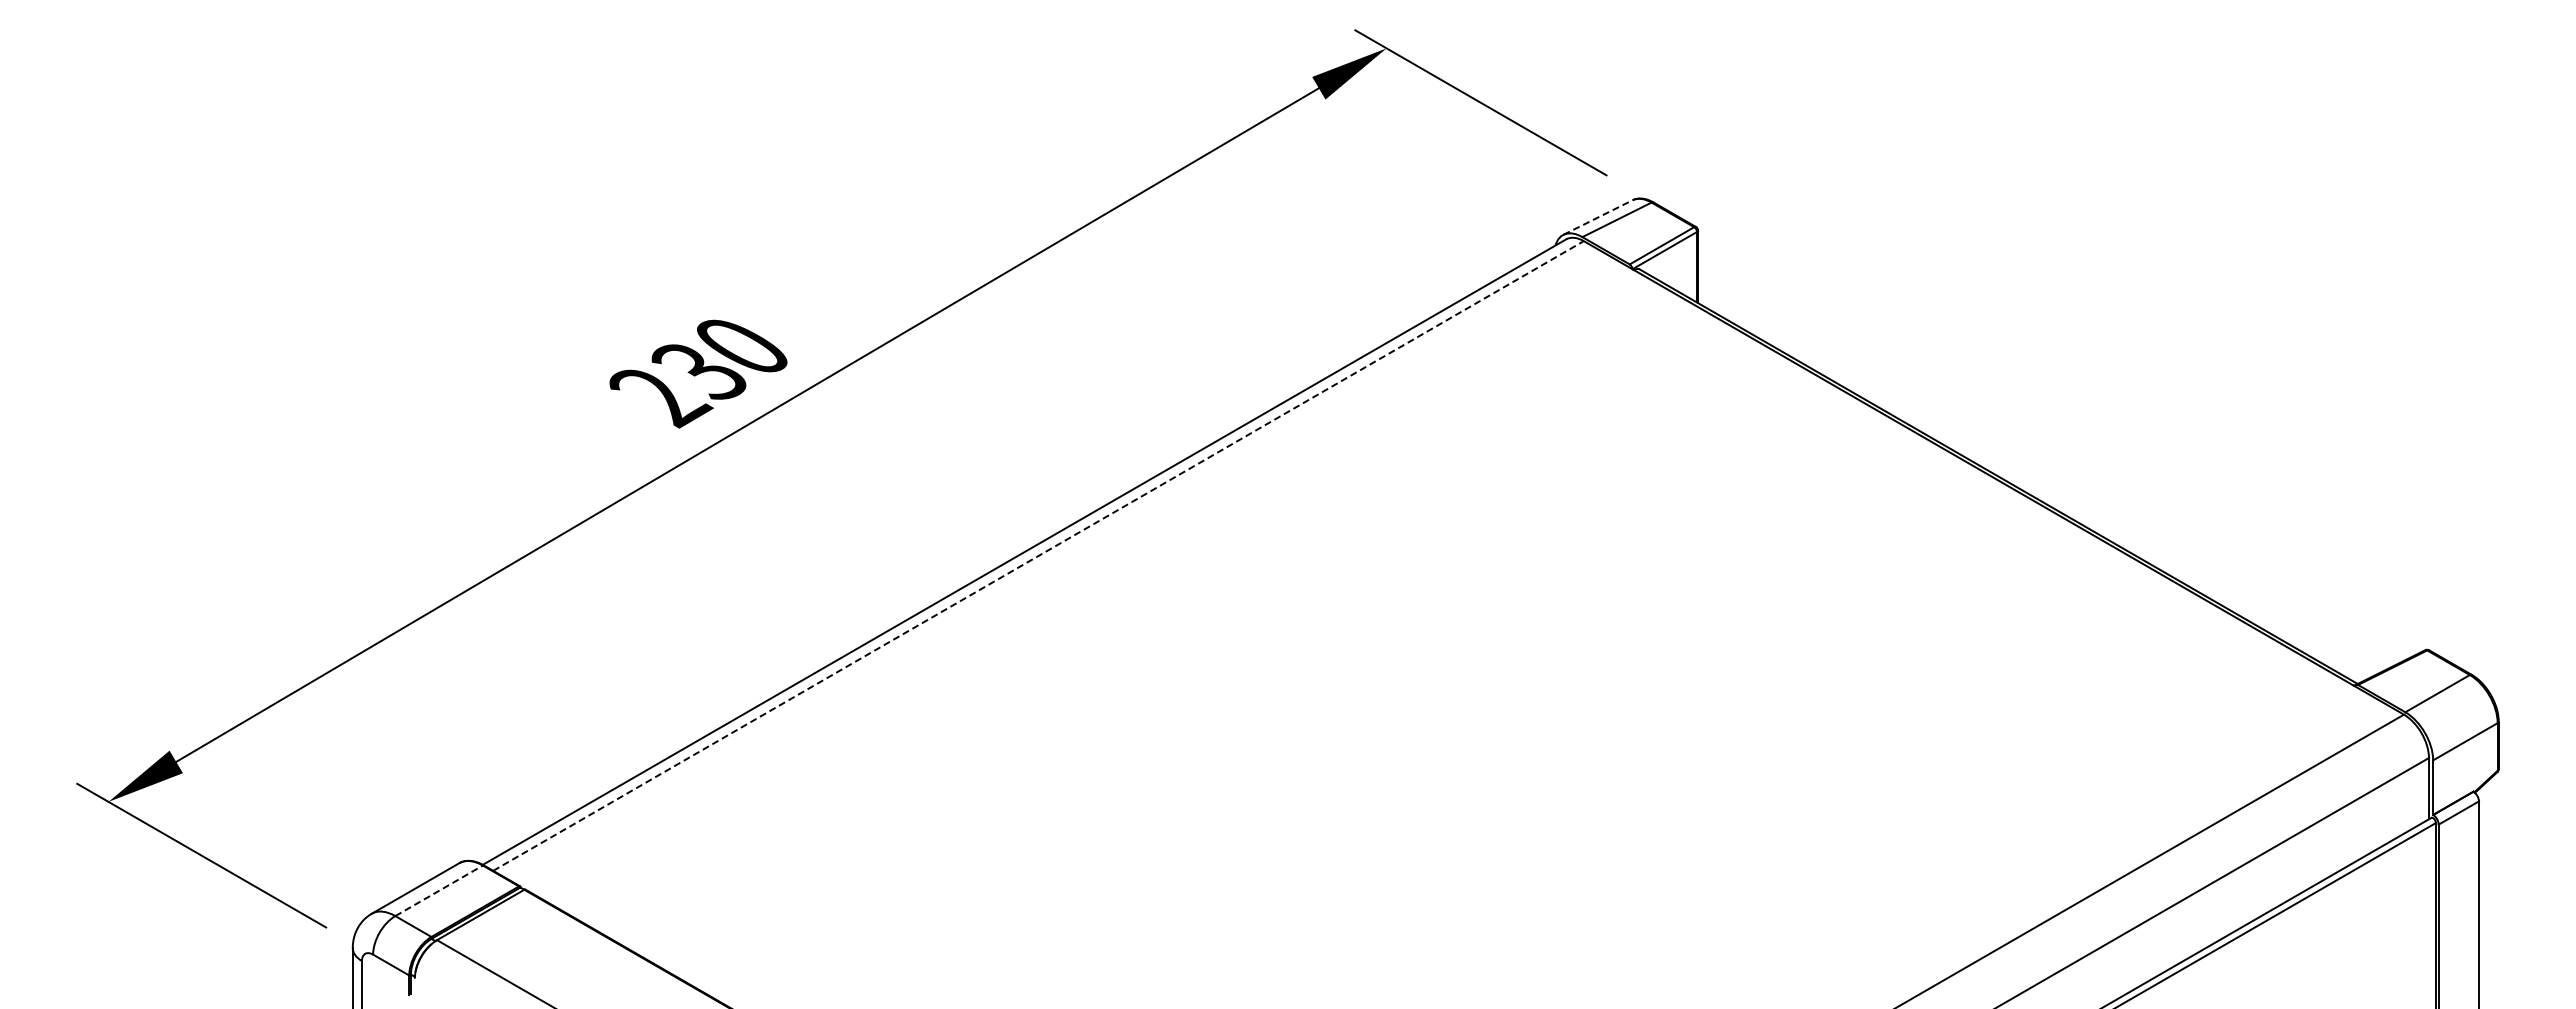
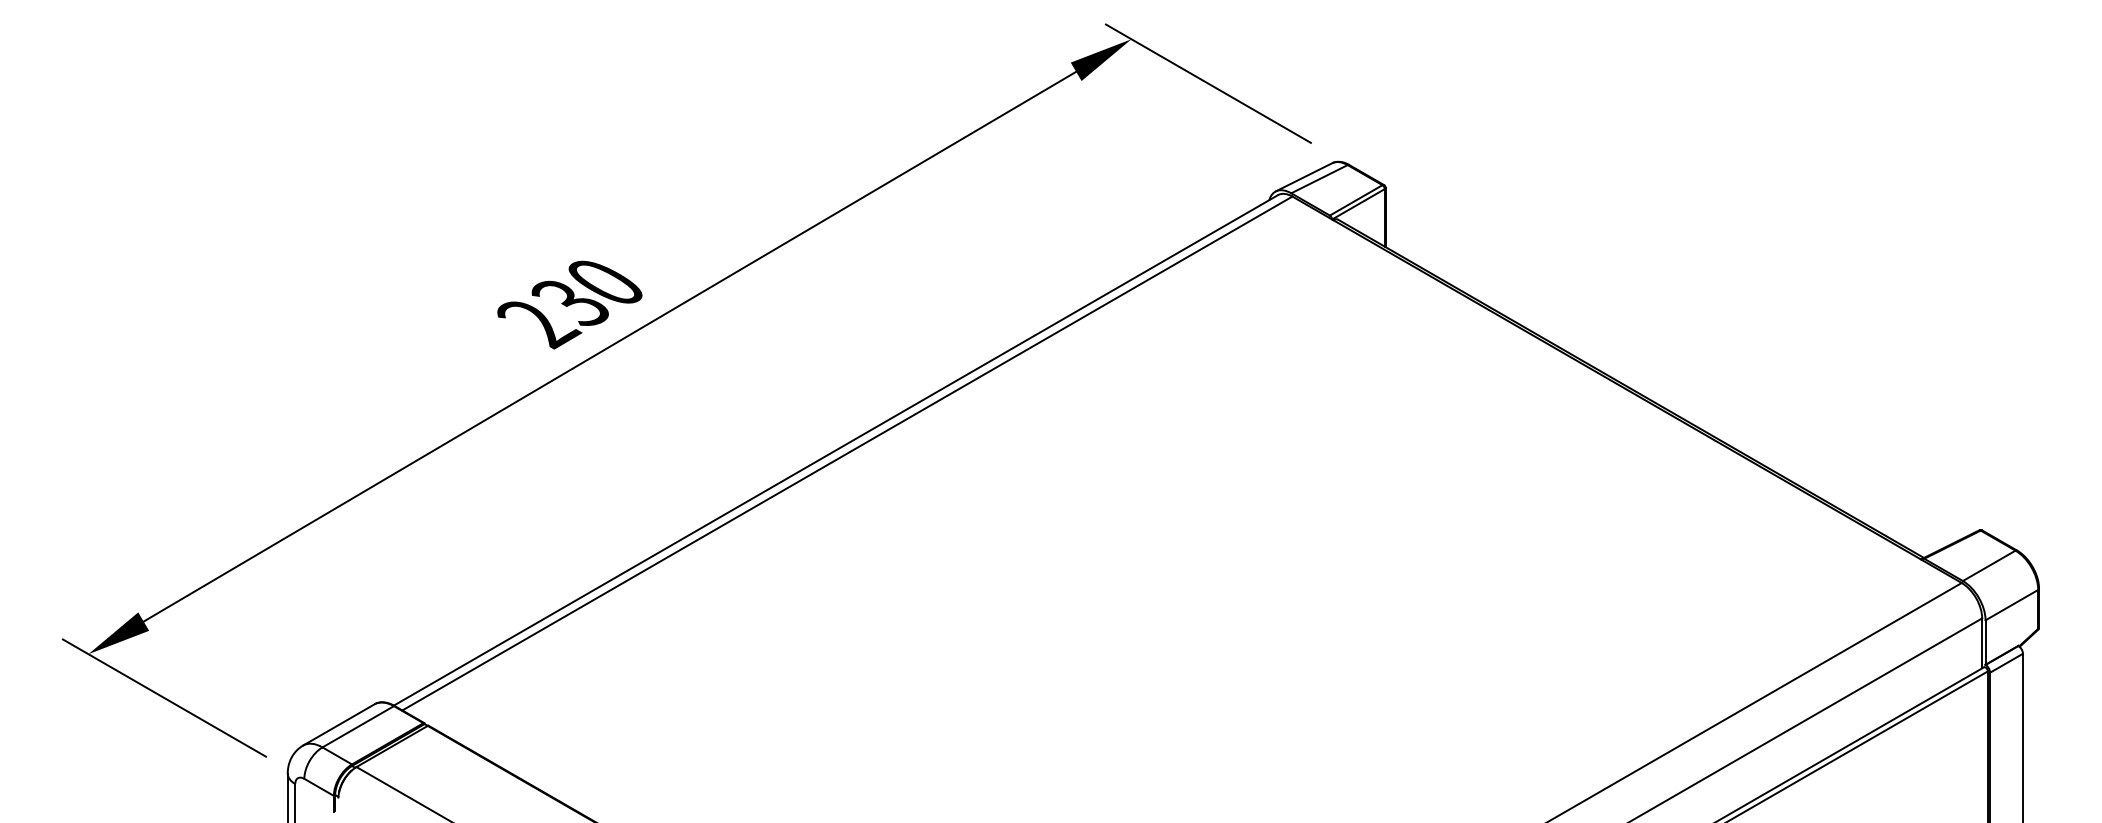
line: (1598, 217) -> (1304, 177), dashed -> solid
line: (1038, 555) -> (847, 453), dashed -> solid
line: (439, 890) -> (358, 726), dashed -> solid

